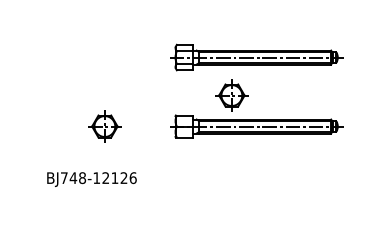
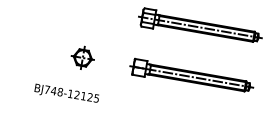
part: (231, 95) -> (177, 51), removed
text: (132, 178) -> (96, 98), BJ748-12126 -> BJ748-12125

